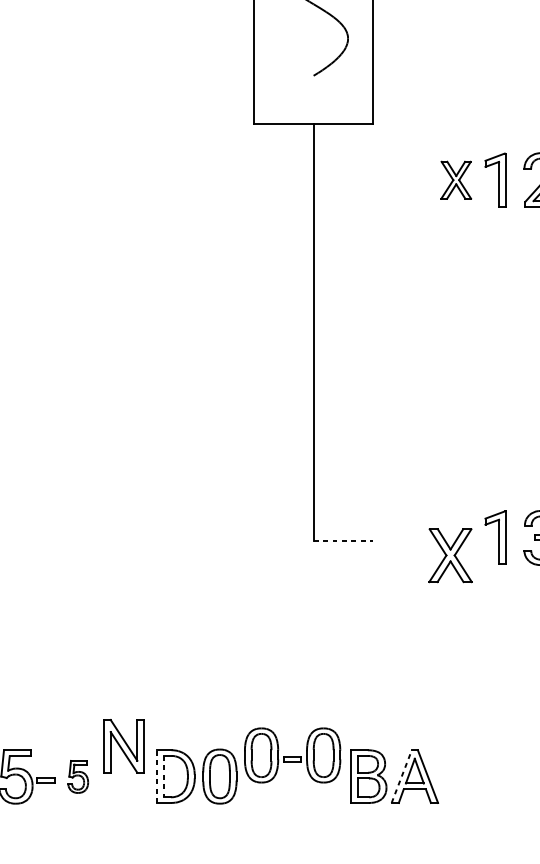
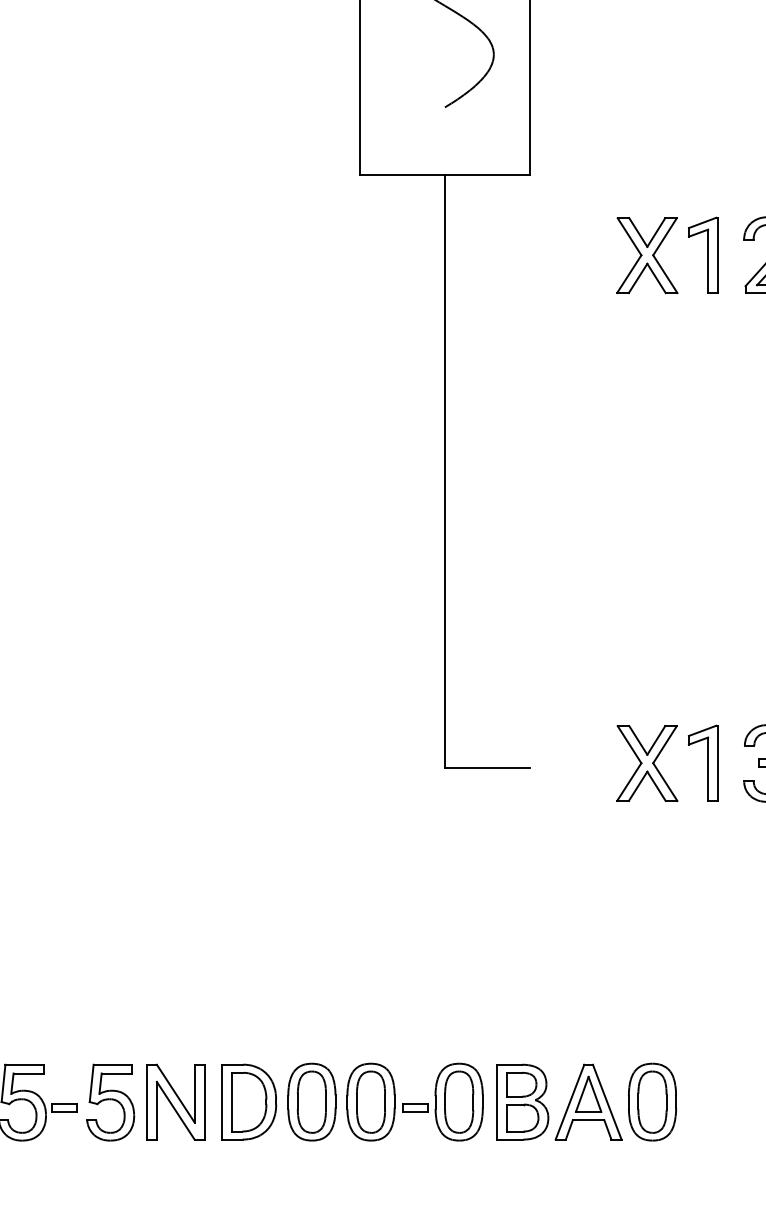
part: (456, 180) -> (647, 255), size x1.43
line: (343, 540) -> (487, 767), dashed -> solid
part: (450, 555) -> (647, 763), moved
part: (123, 745) -> (175, 1101), moved
part: (292, 755) -> (414, 1101), moved
part: (78, 776) -> (110, 1102), size x1.67
line: (156, 776) -> (222, 1101), dashed -> solid
line: (163, 776) -> (231, 1102), dashed -> solid
line: (402, 776) -> (570, 1101), dashed -> solid
part: (459, 776) -> (652, 1101), added

